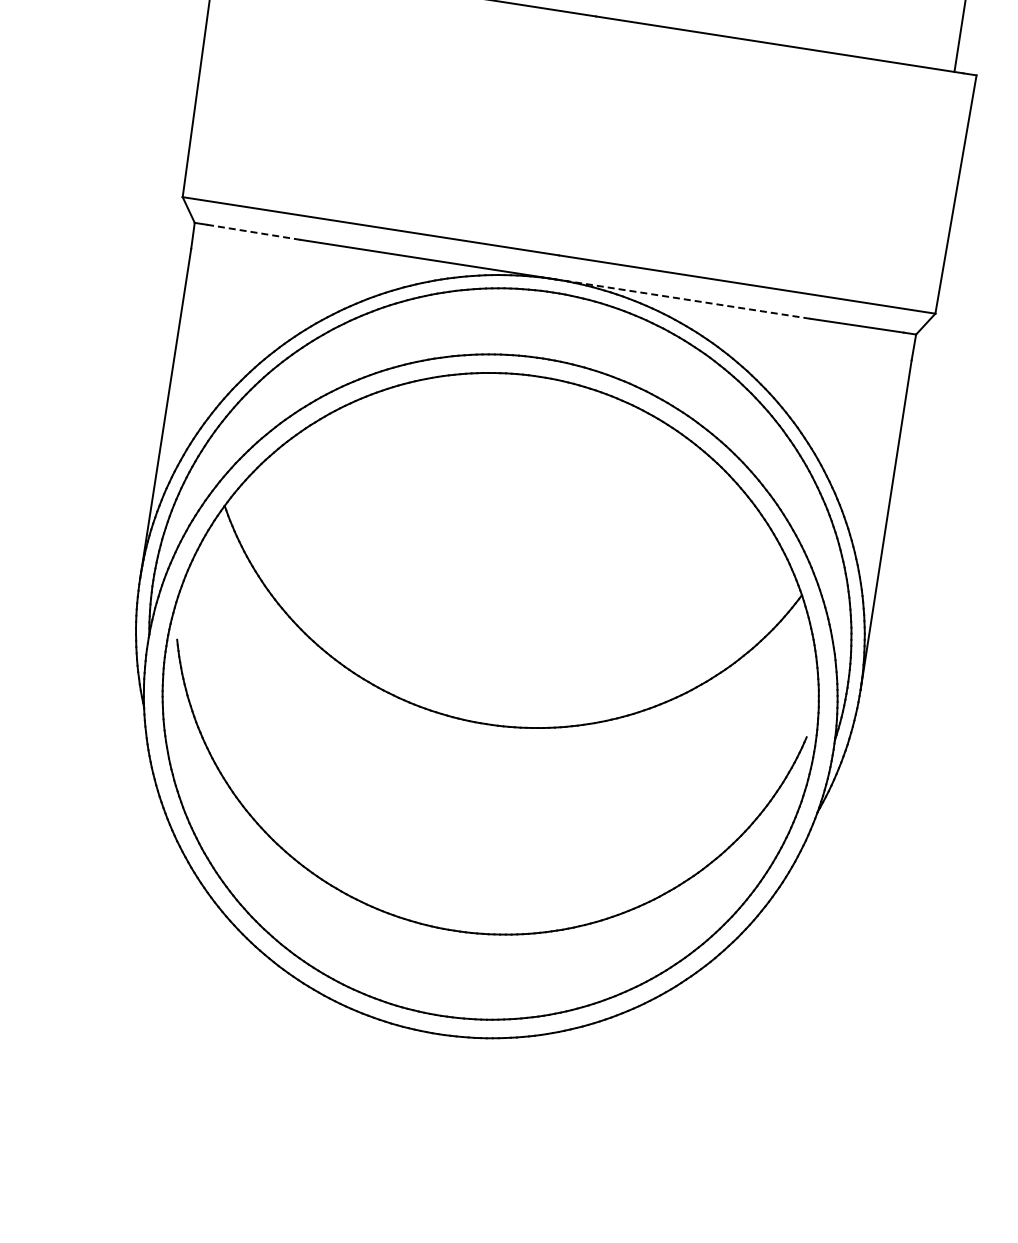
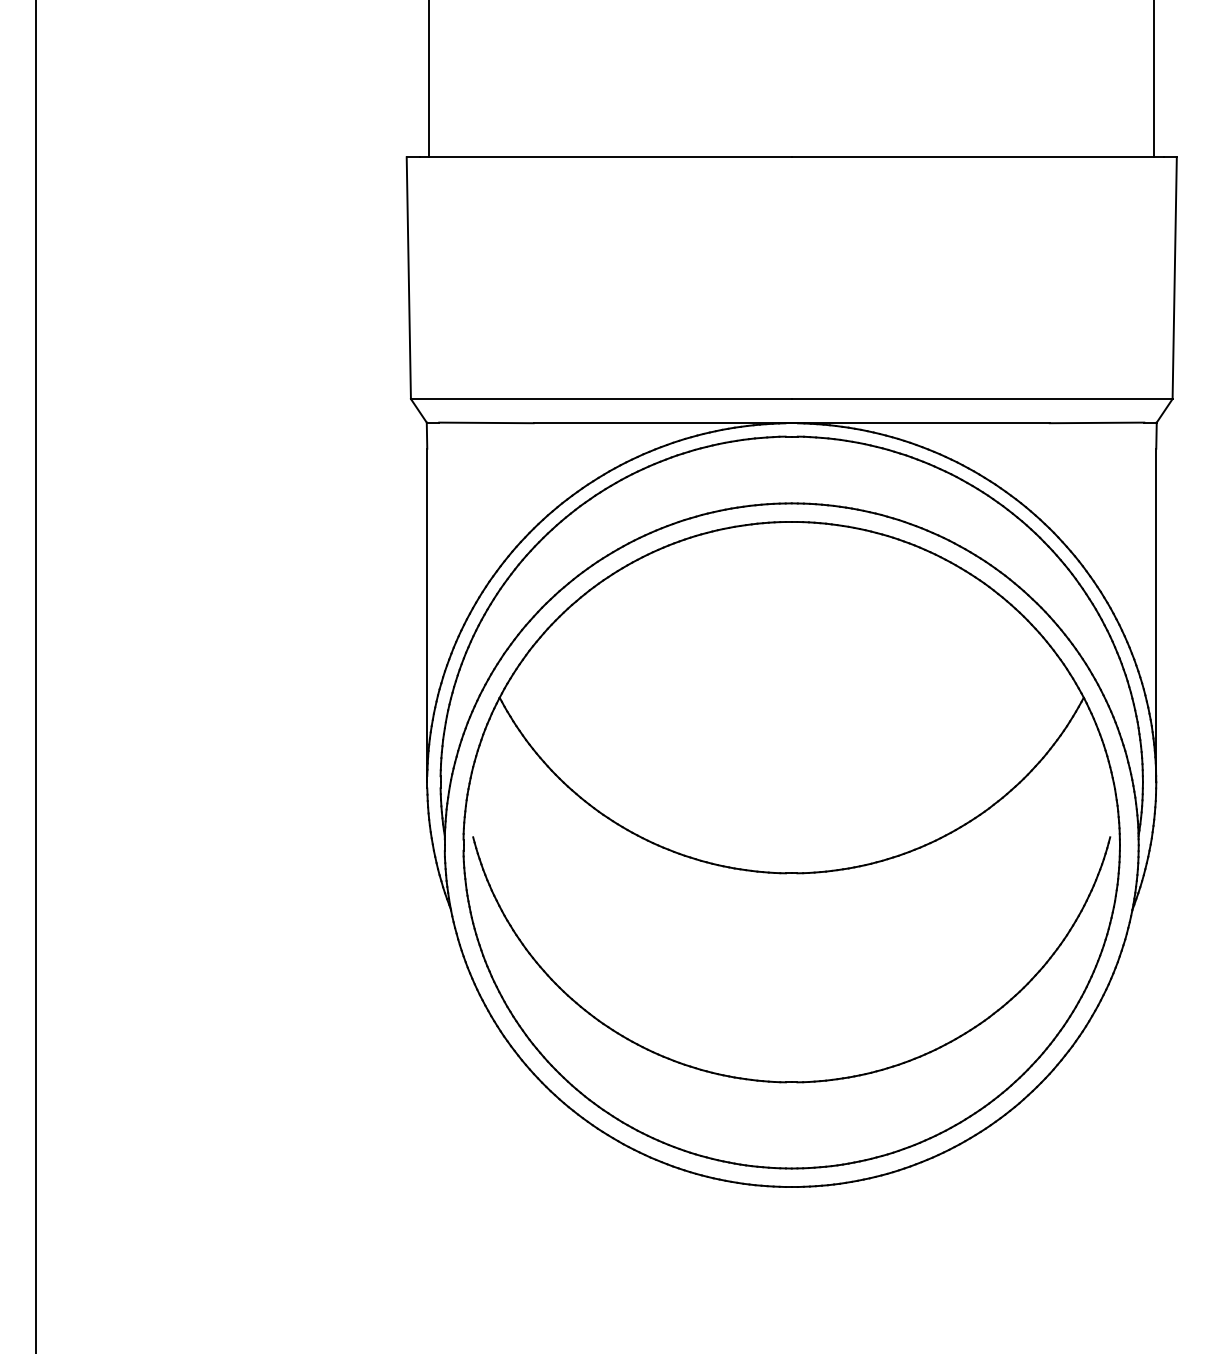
line: (253, 231) -> (486, 422), dashed -> solid
line: (682, 299) -> (920, 423), dashed -> solid

